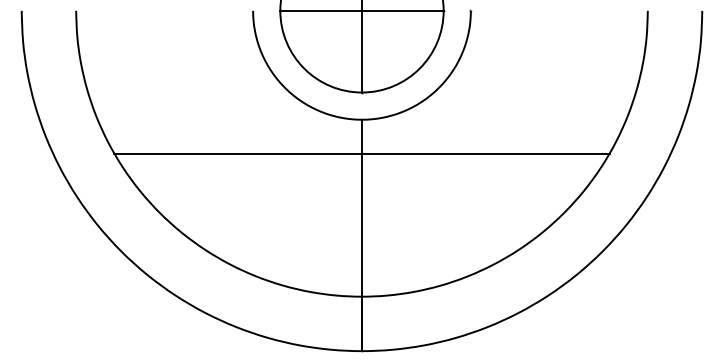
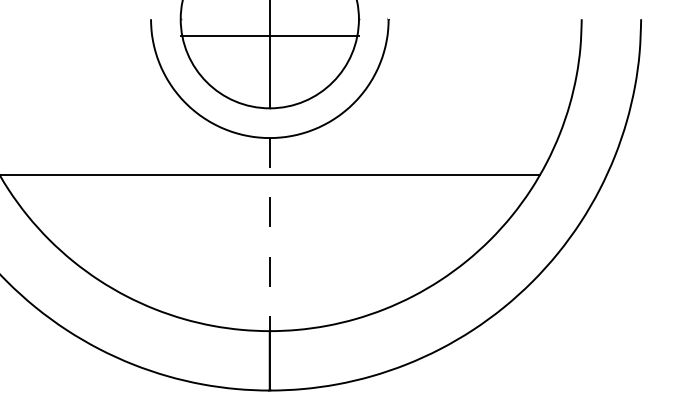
line: (361, 10) -> (269, 35), moved
line: (362, 208) -> (270, 234), solid -> dashed

